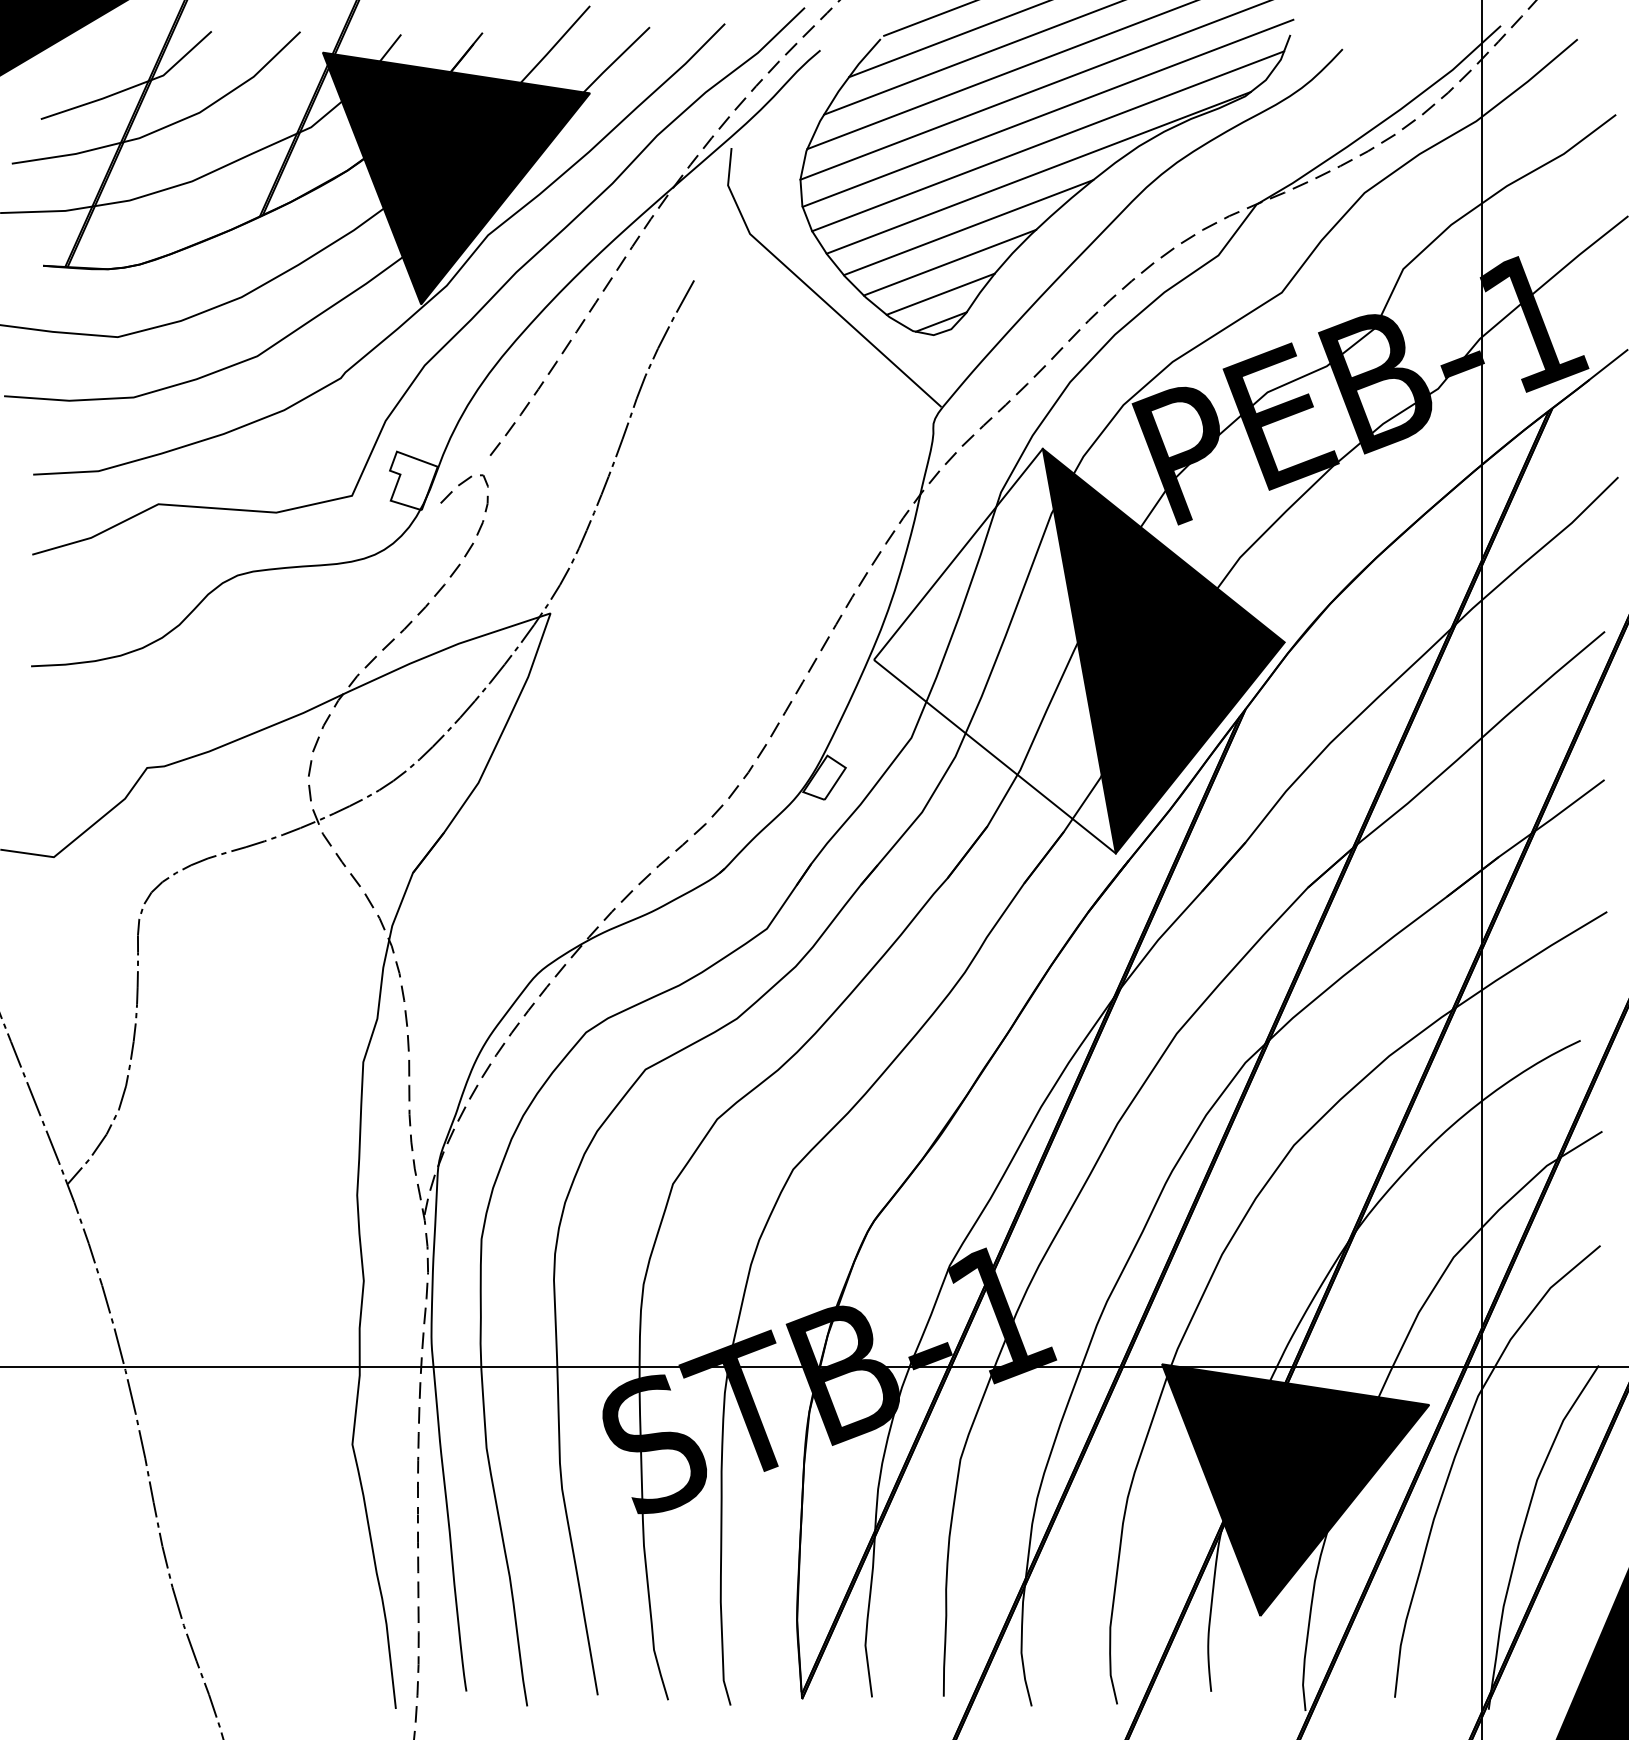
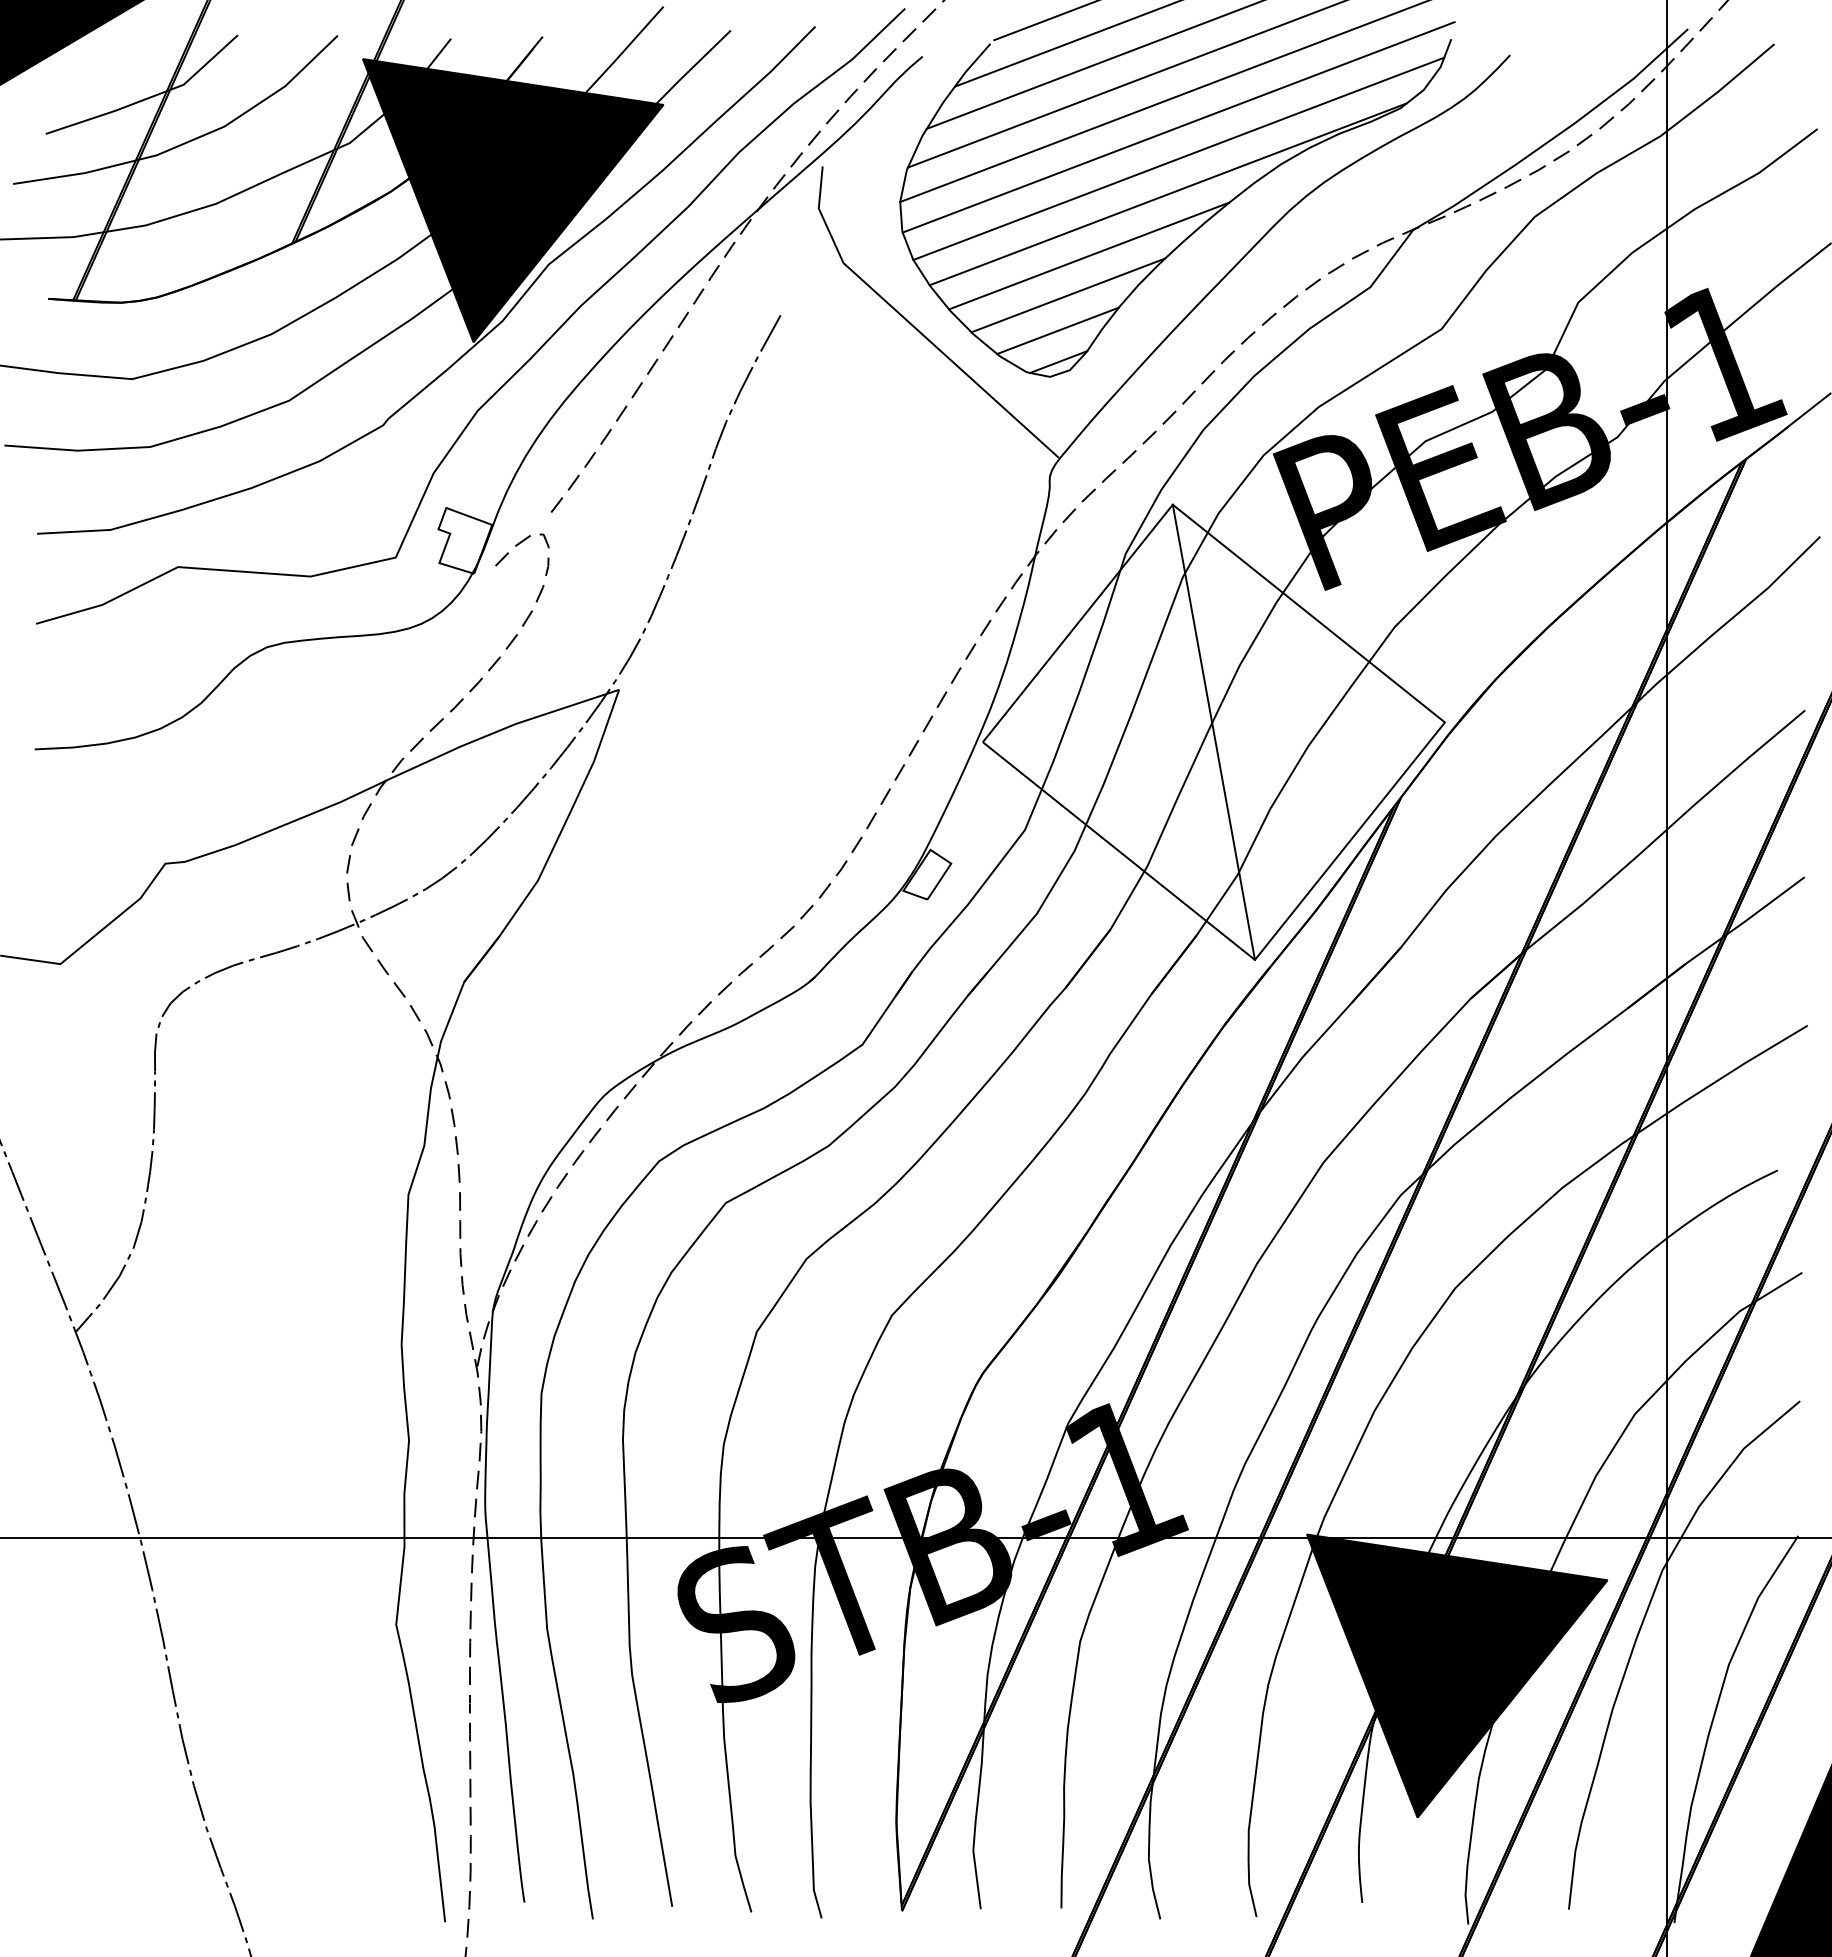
fill: (1163, 650) -> (1308, 731), removed

